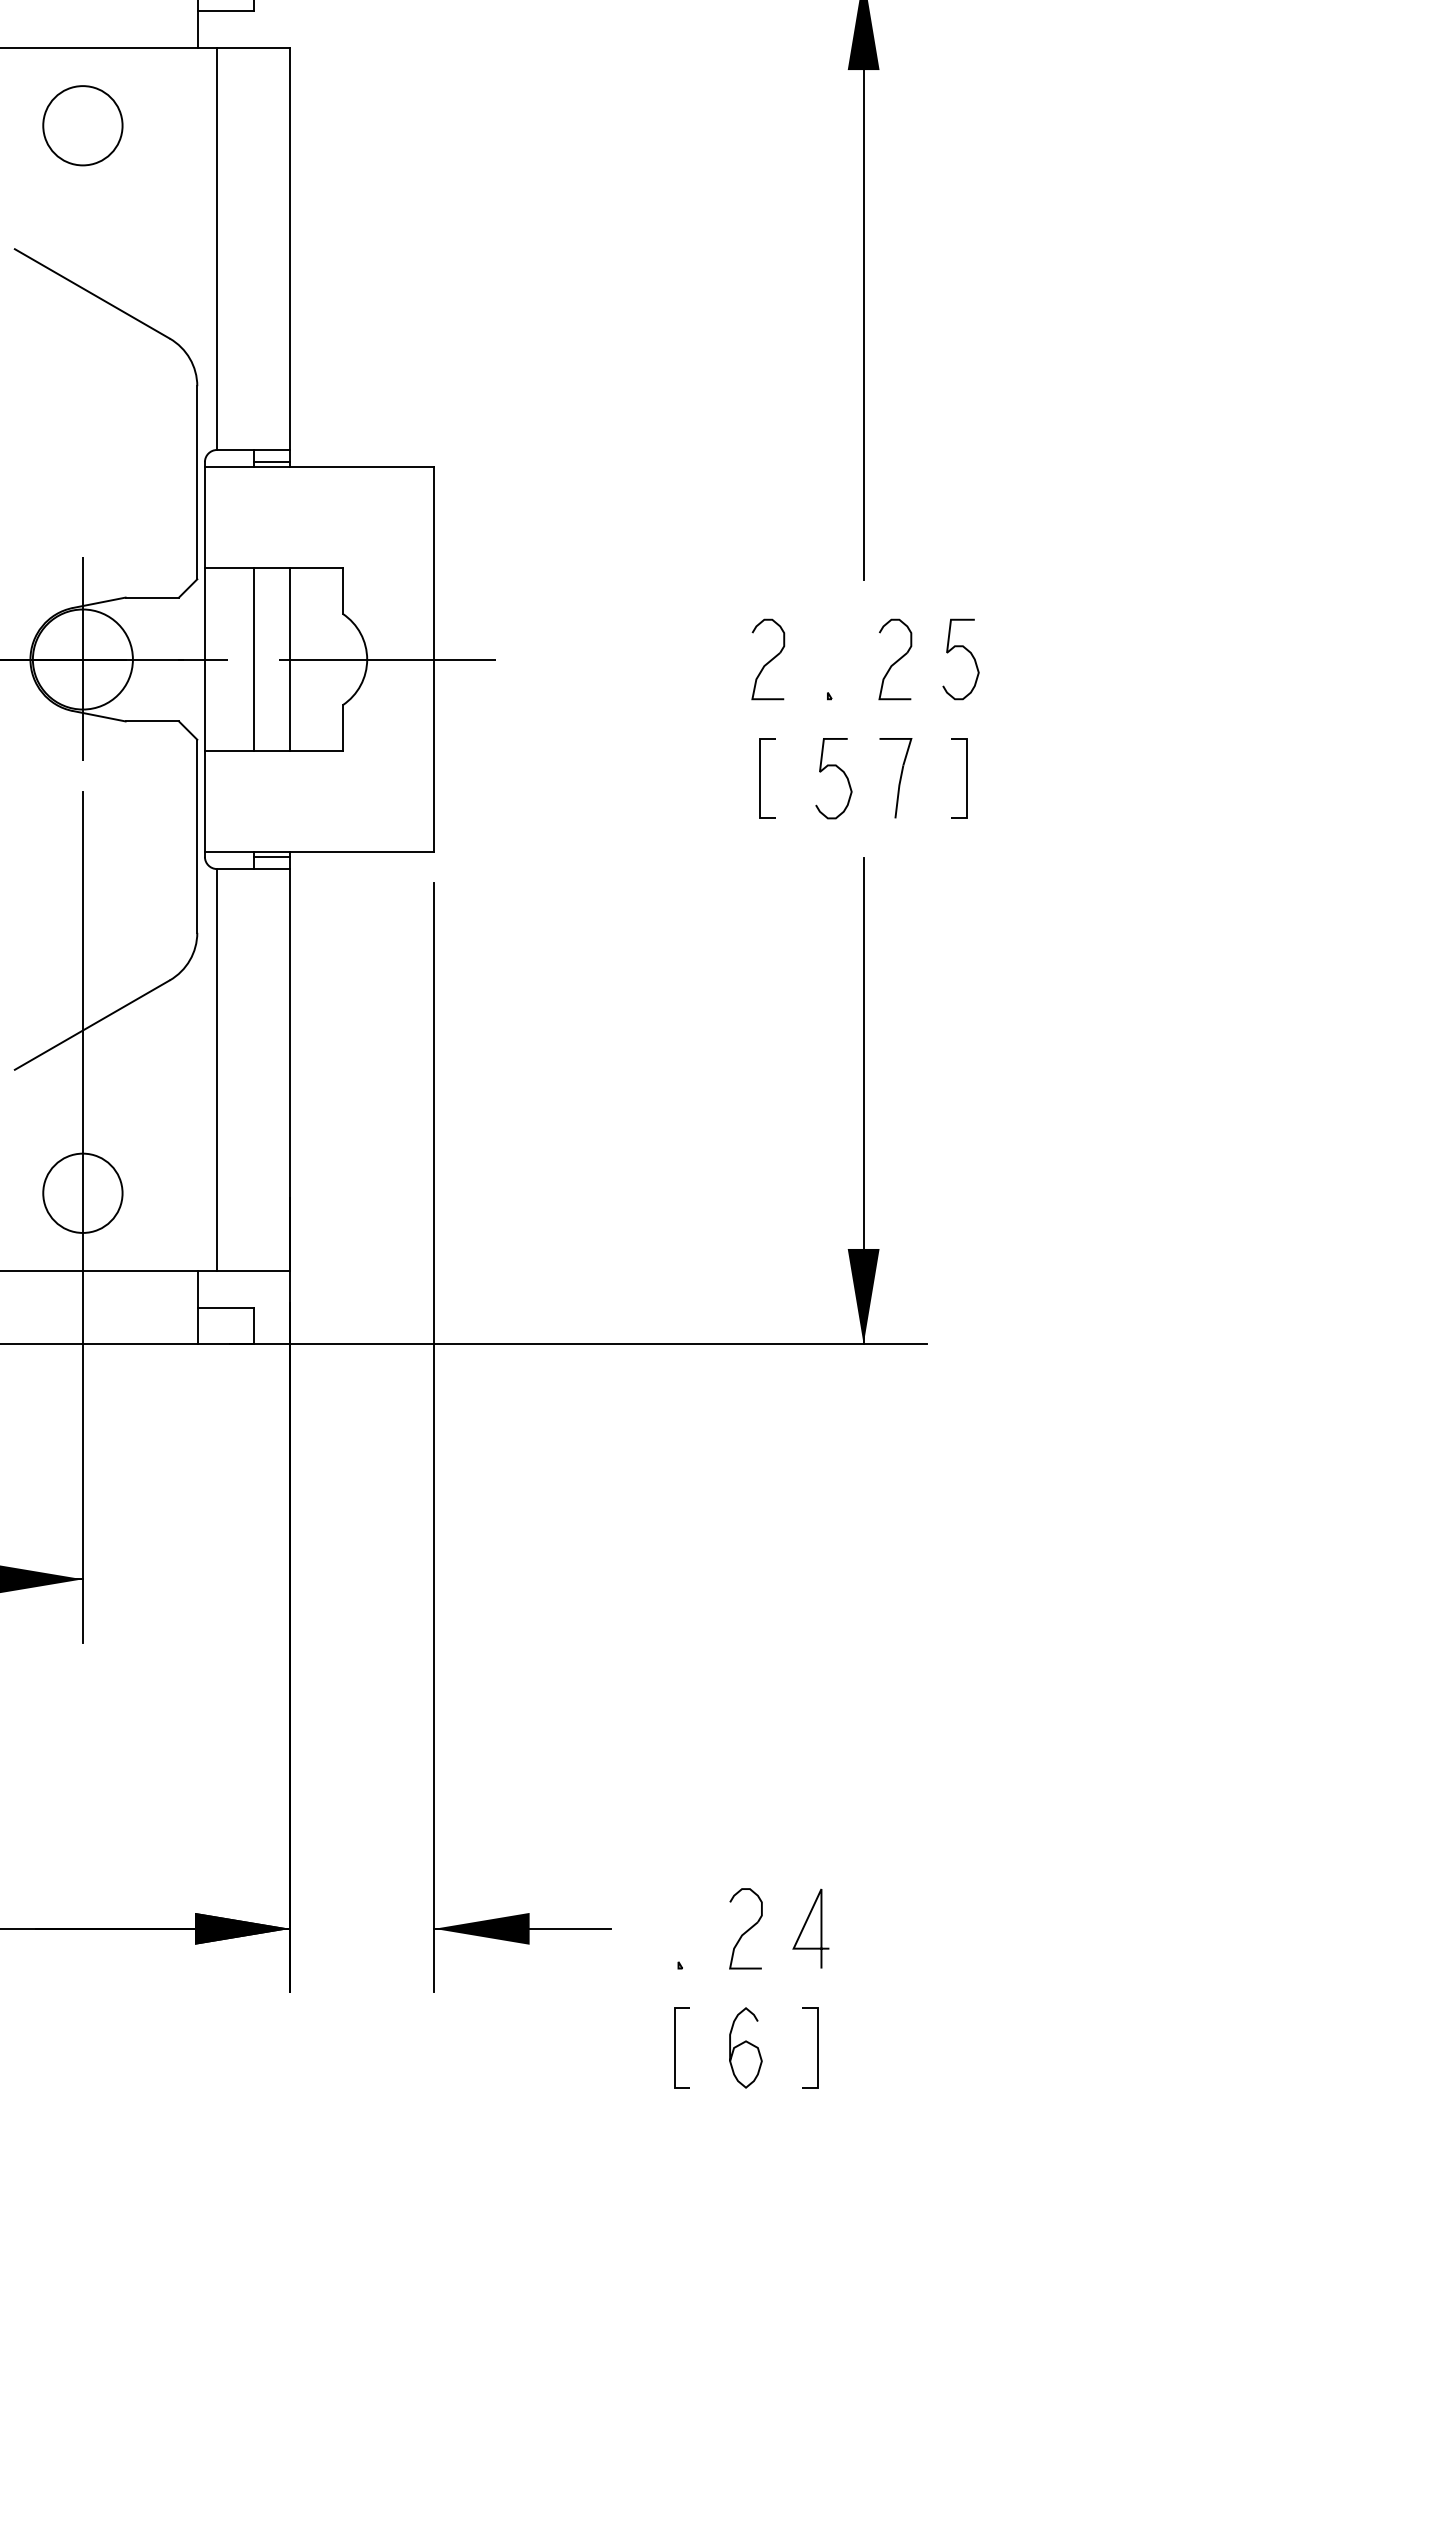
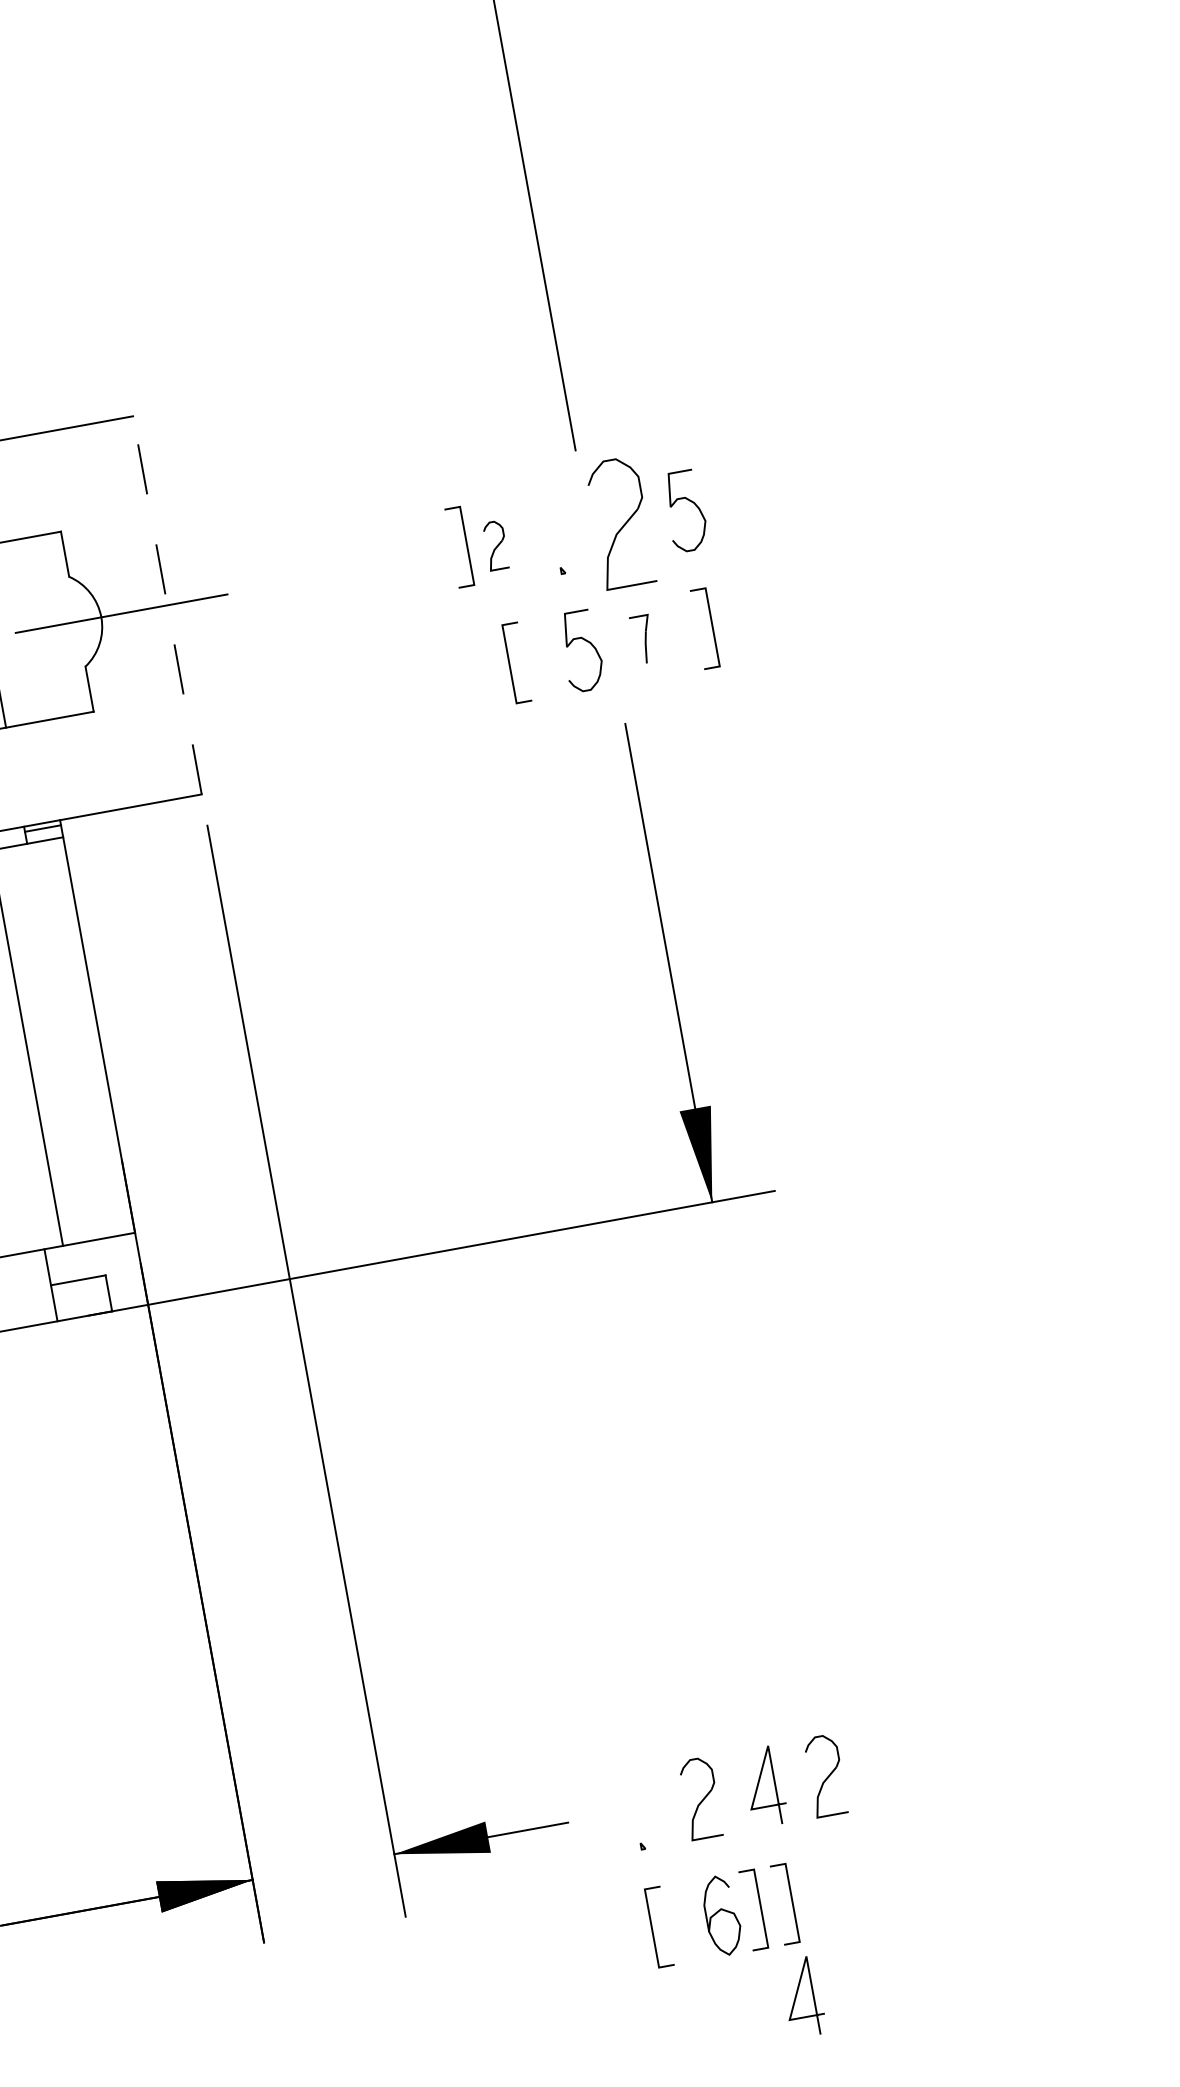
line: (739, 654) -> (466, 545), added
line: (290, 659) -> (25, 631), removed
line: (434, 659) -> (167, 605), solid -> dashed
part: (768, 659) -> (496, 545), size x0.6
part: (895, 659) -> (621, 522), size x1.6
part: (895, 778) -> (642, 639), size x0.6
part: (872, 1928) -> (825, 1775), added
line: (785, 2047) -> (761, 1908), added
line: (805, 2139) -> (797, 1995), added

